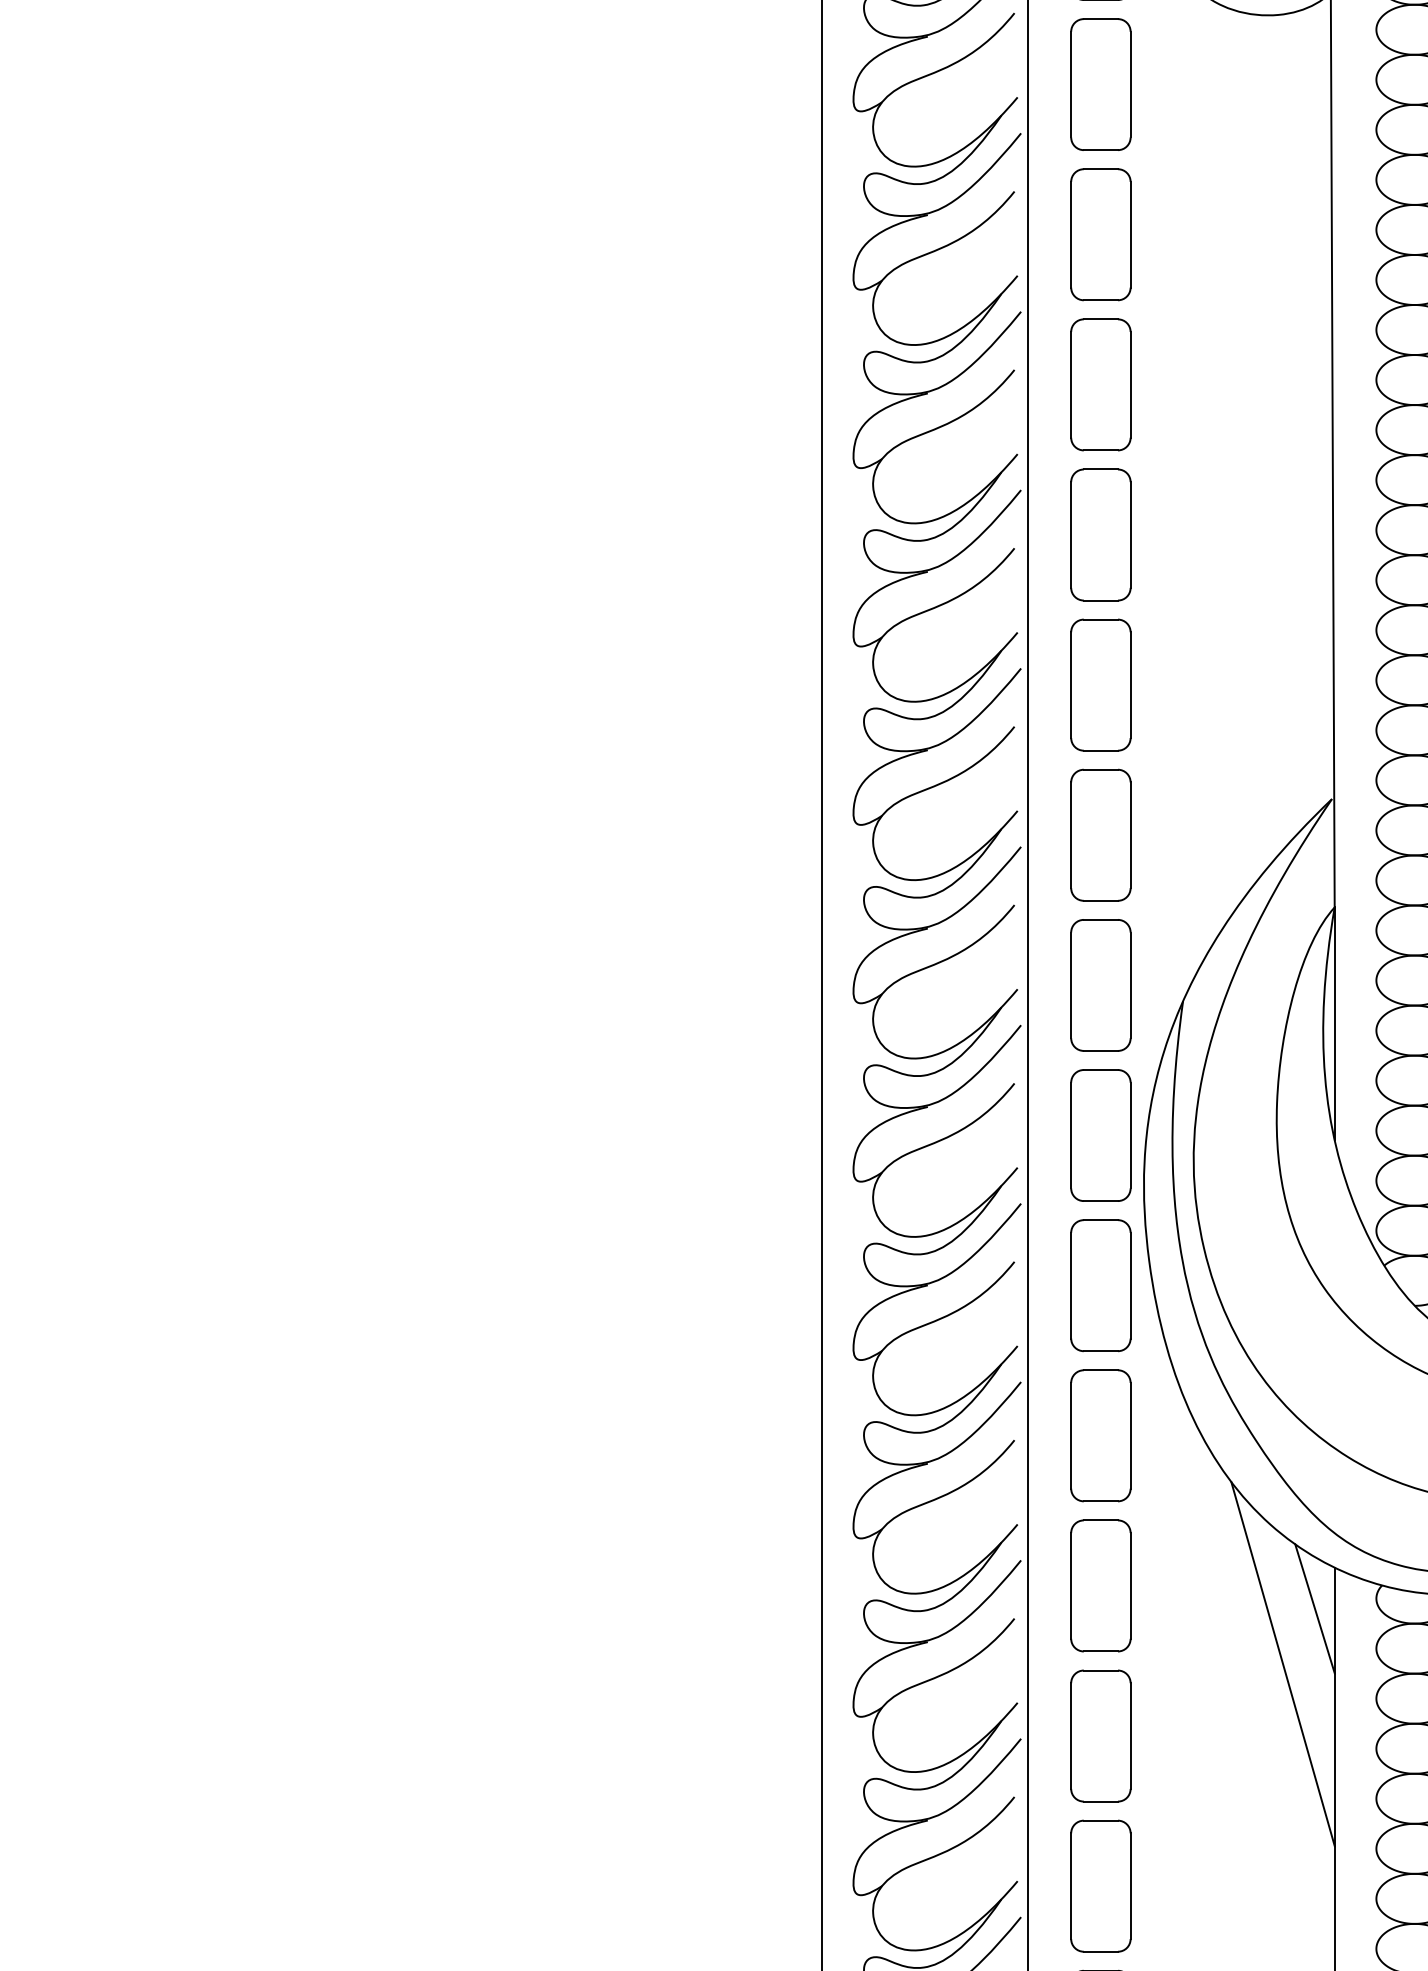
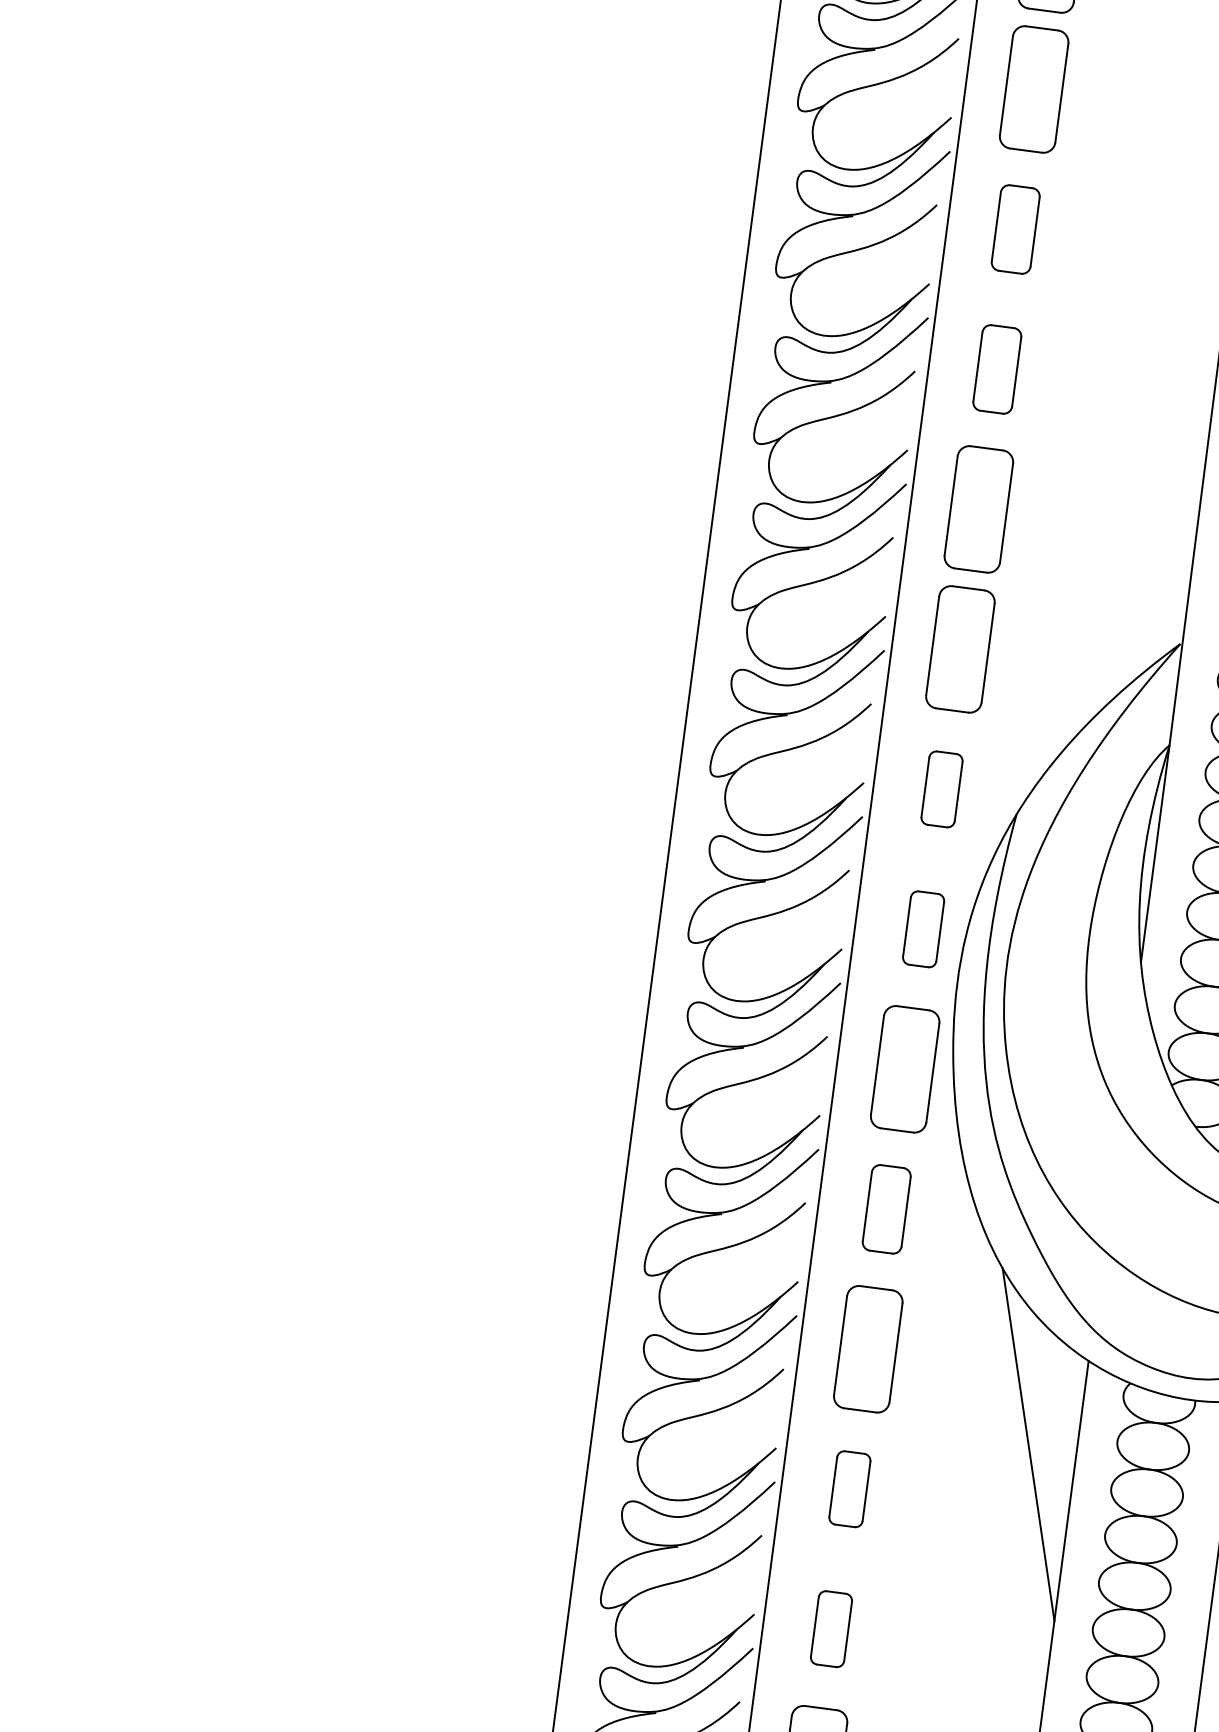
part: (1100, 384) -> (1015, 229), size x0.7
part: (1100, 534) -> (996, 368), size x0.7
part: (1100, 985) -> (941, 789), size x0.6
part: (1100, 1135) -> (923, 929), size x0.6
part: (1100, 1435) -> (886, 1208), size x0.7
line: (1314, 1608) -> (1064, 1396), removed
part: (1100, 1735) -> (849, 1488), size x0.6
part: (1100, 1885) -> (831, 1628), size x0.6

